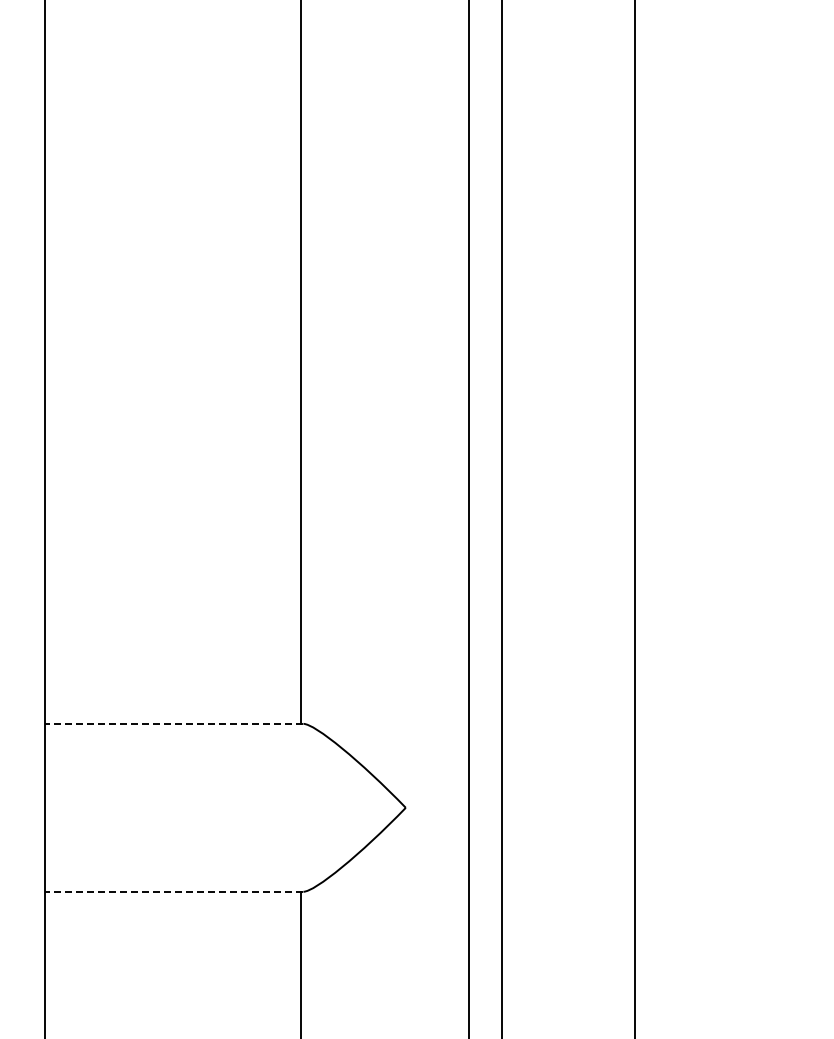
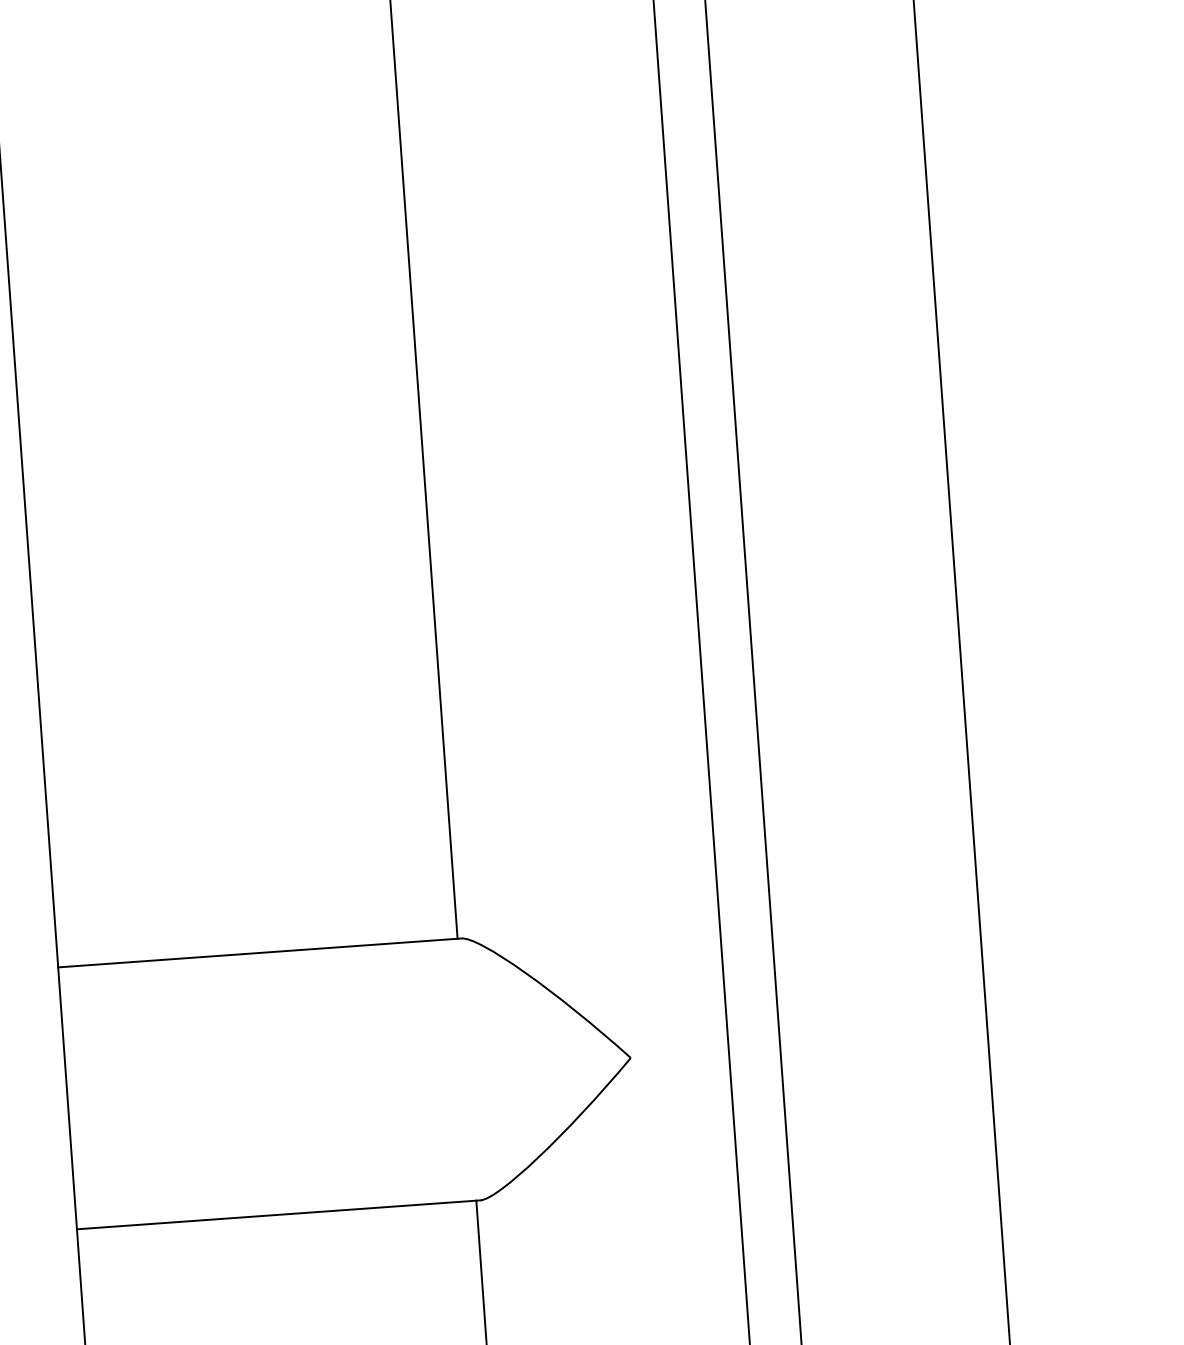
line: (173, 723) -> (259, 952), dashed -> solid
line: (173, 891) -> (277, 1214), dashed -> solid

